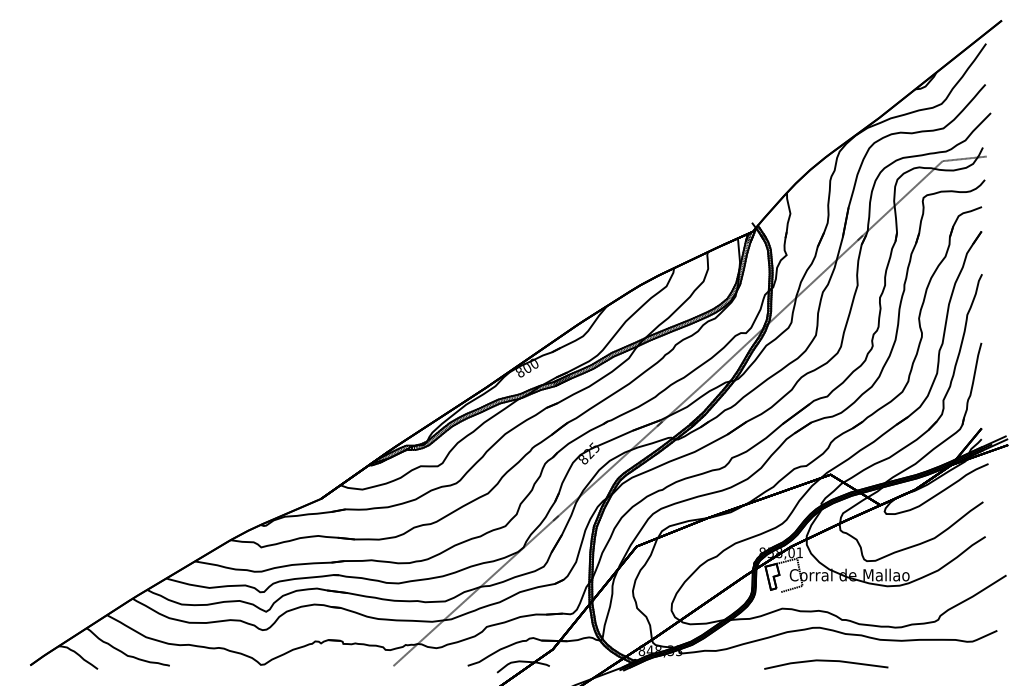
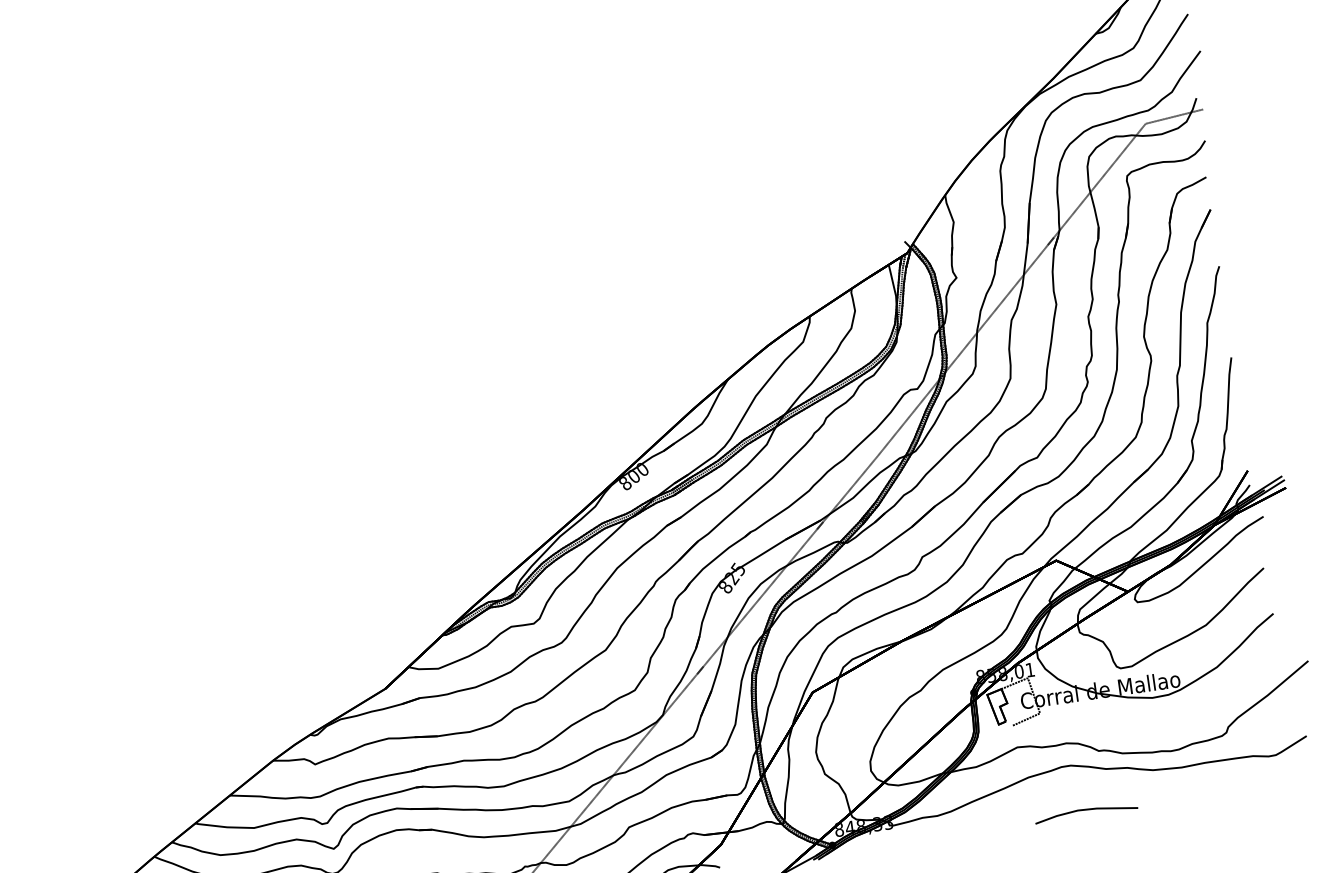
part: (826, 663) -> (1086, 811), size x0.62

